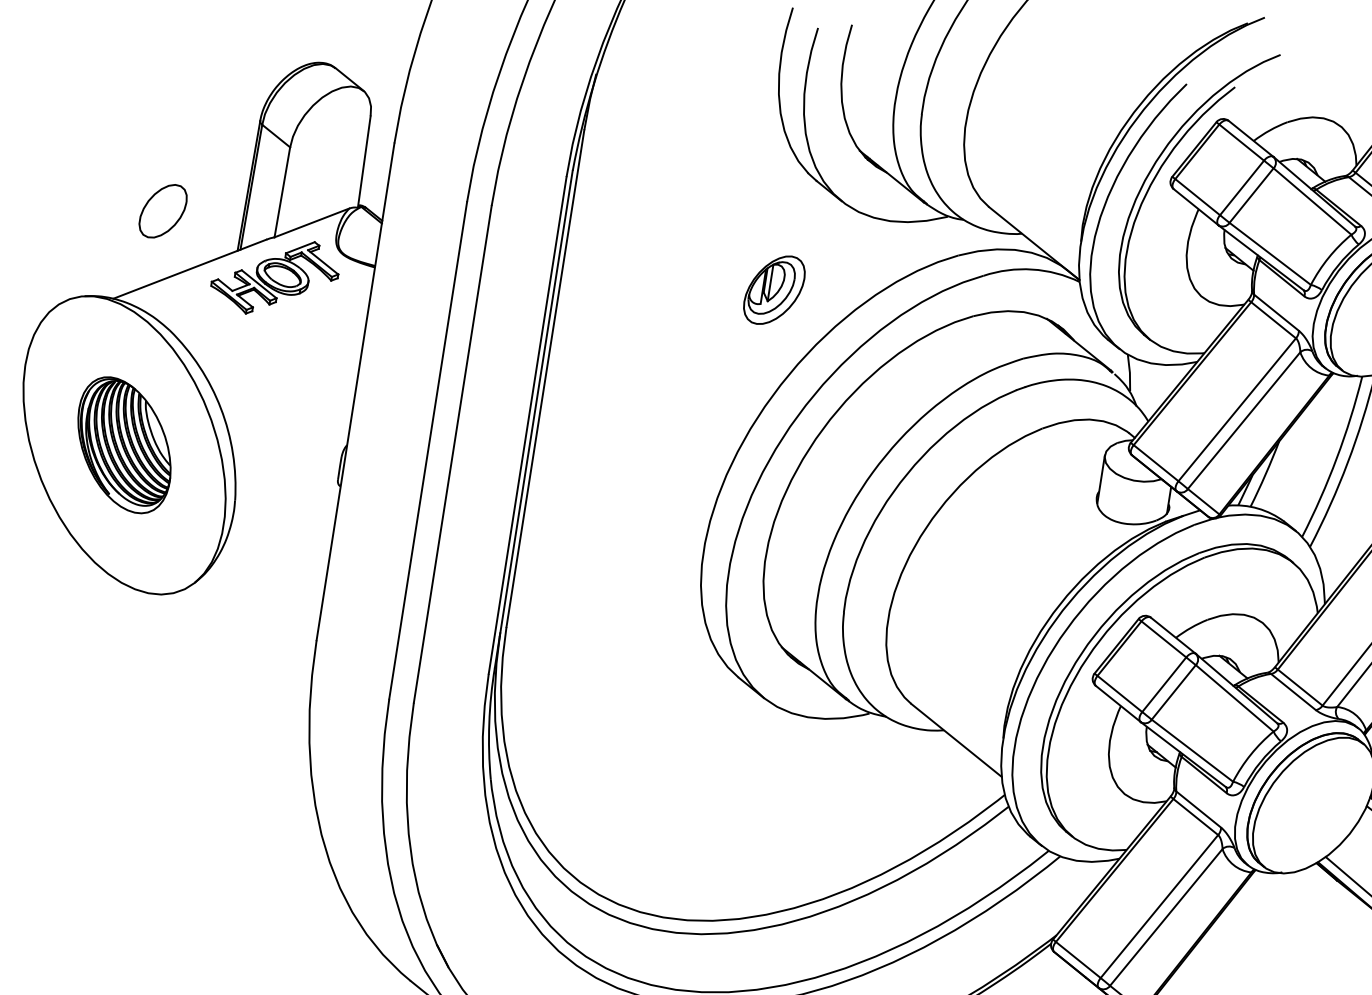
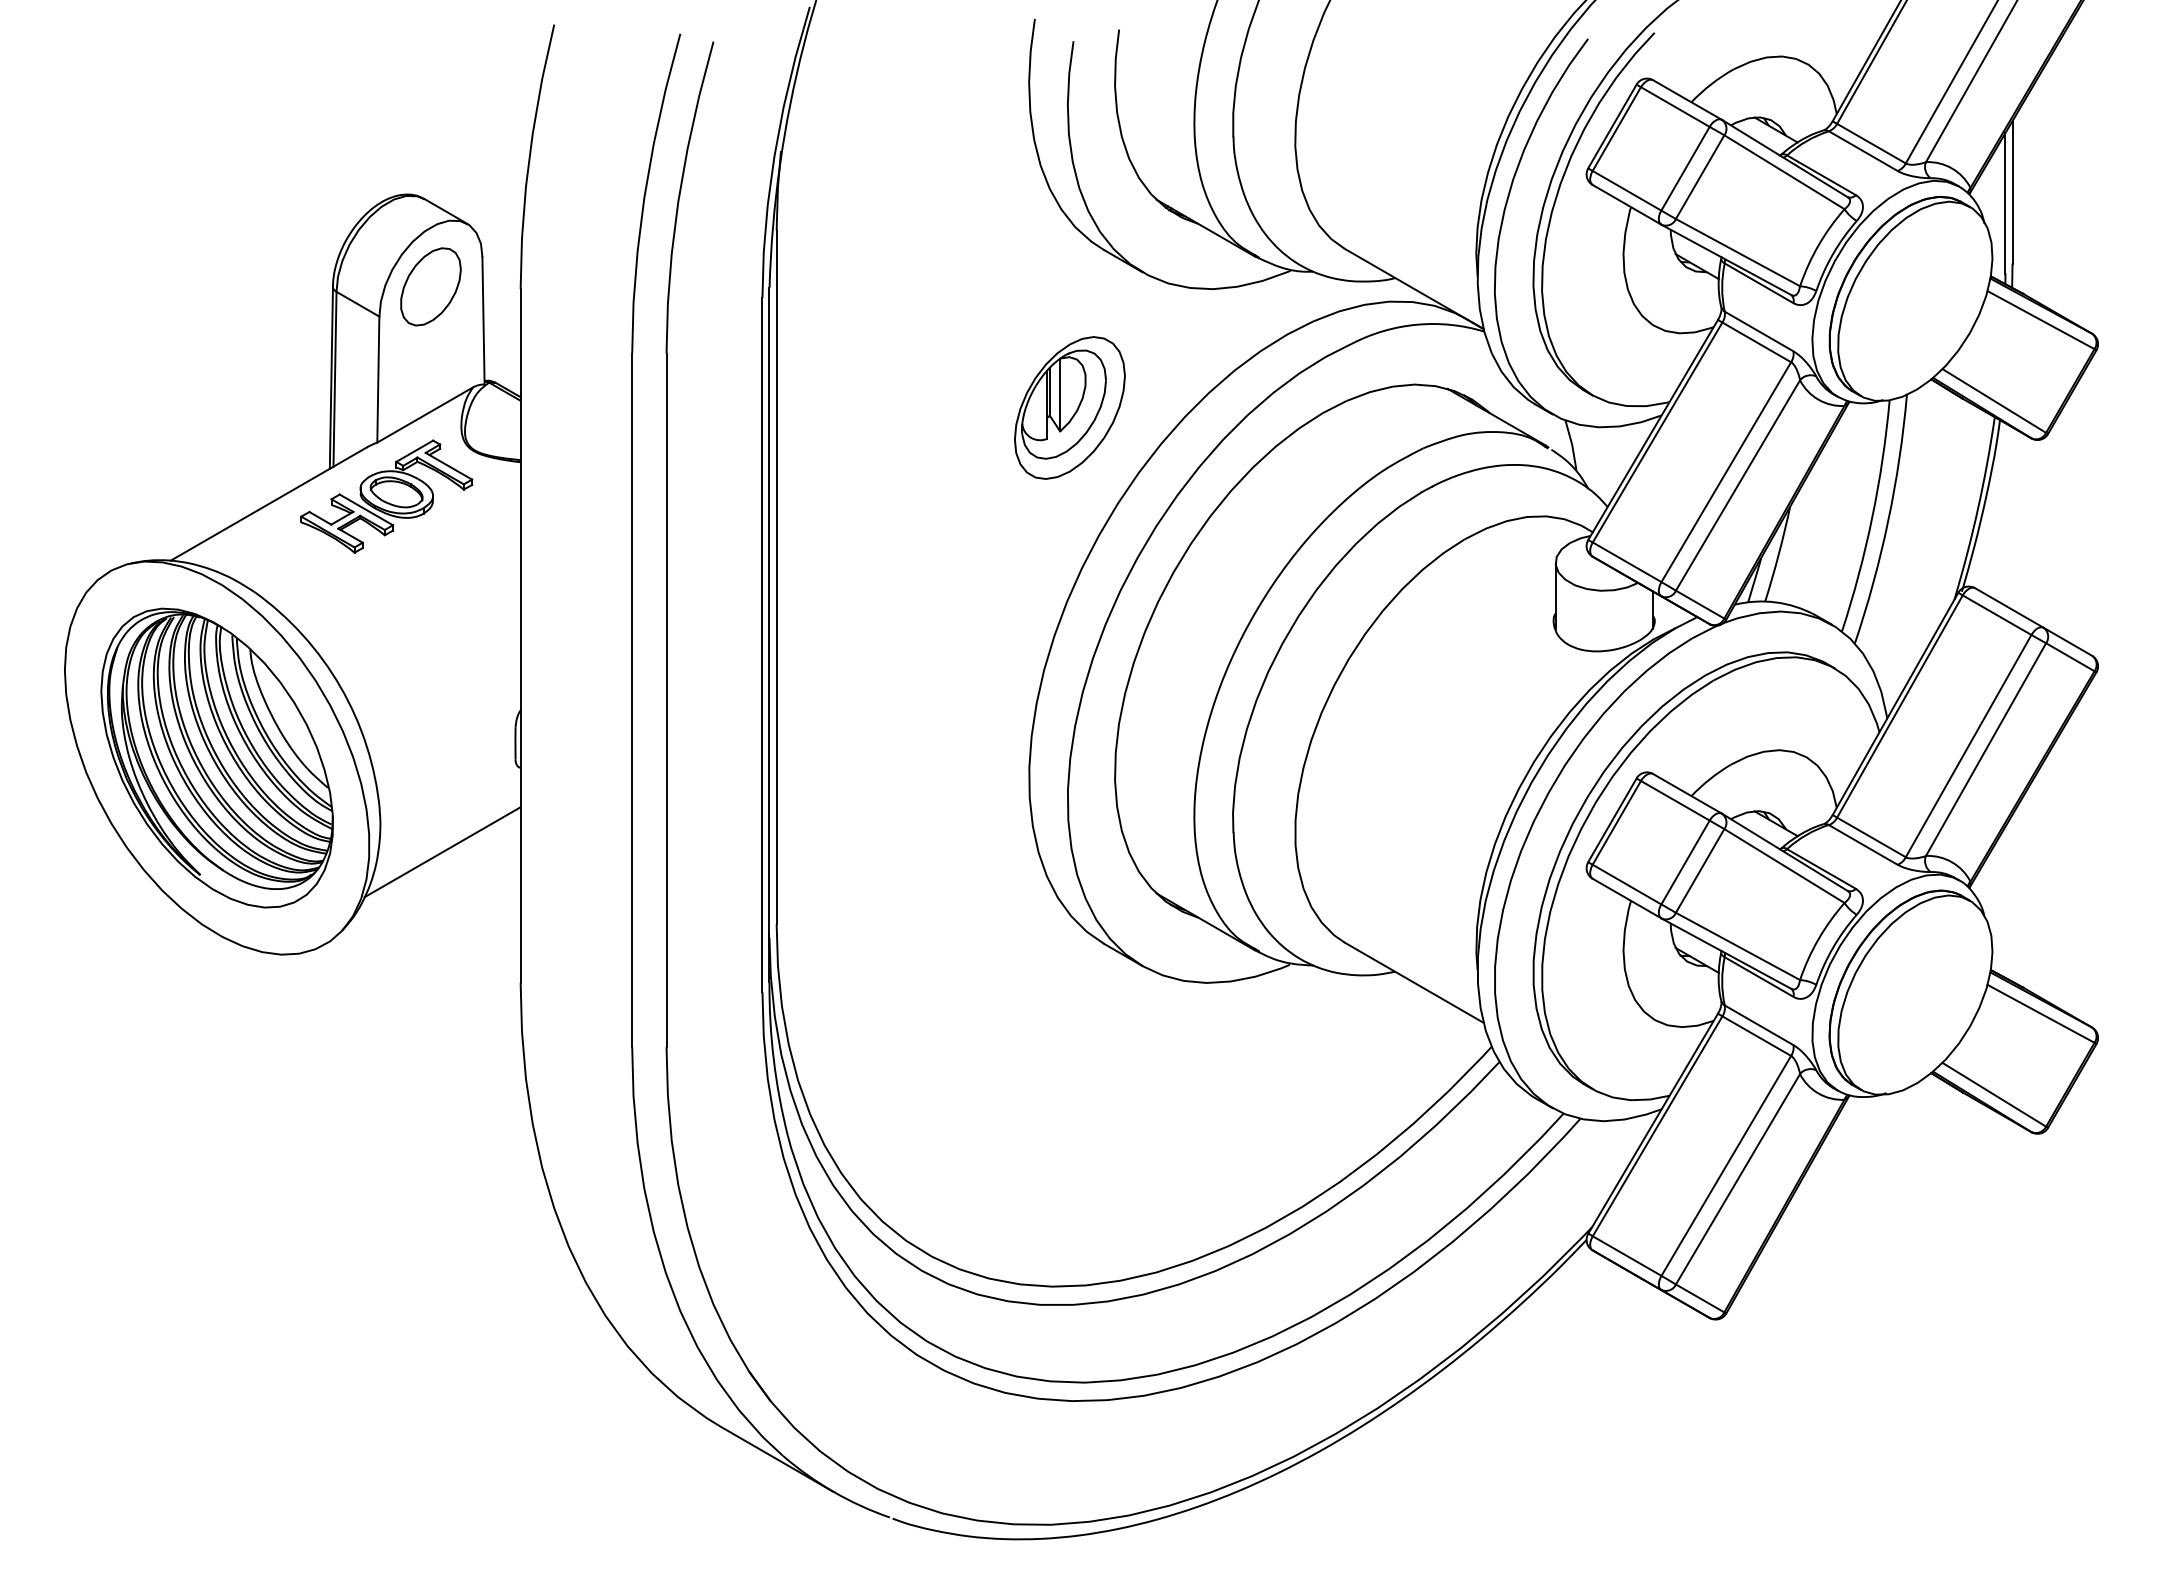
part: (162, 210) -> (430, 286), moved
part: (774, 289) -> (1069, 407), size x1.43
part: (124, 444) -> (216, 757), size x1.67
line: (275, 538) -> (442, 852), added

